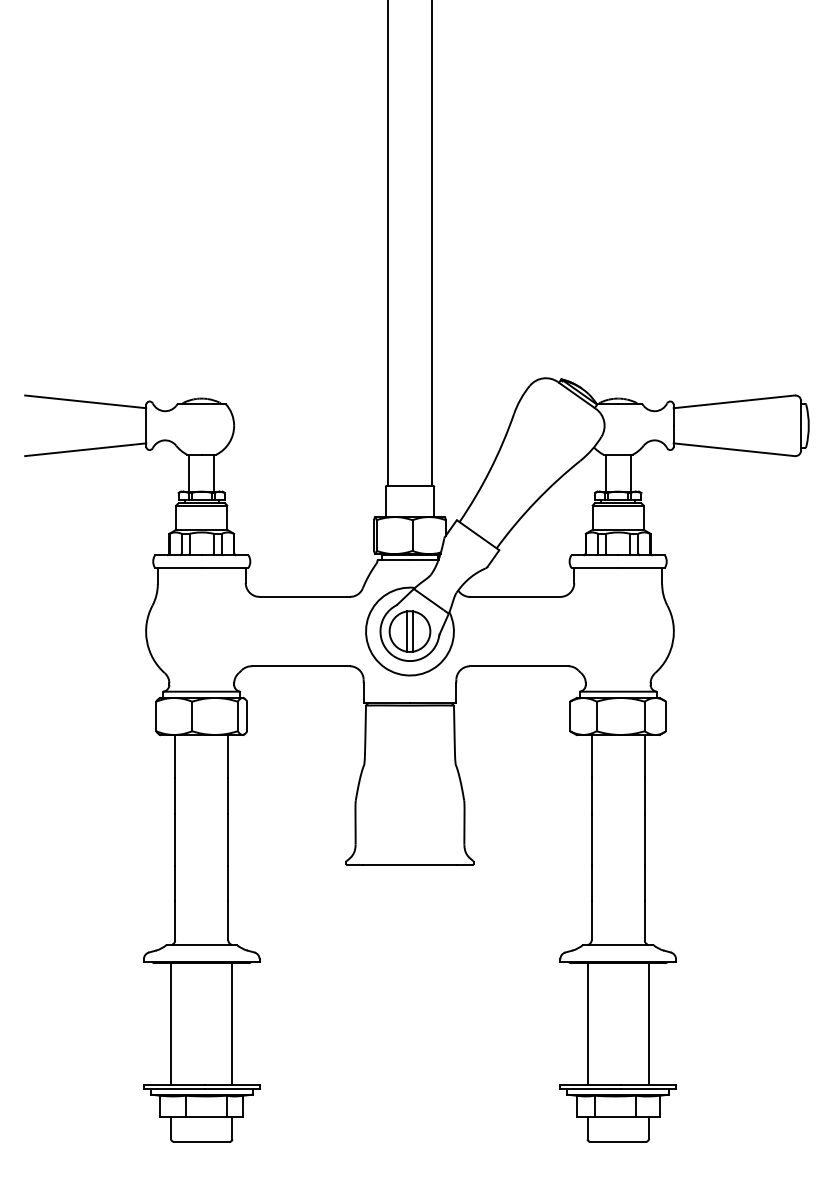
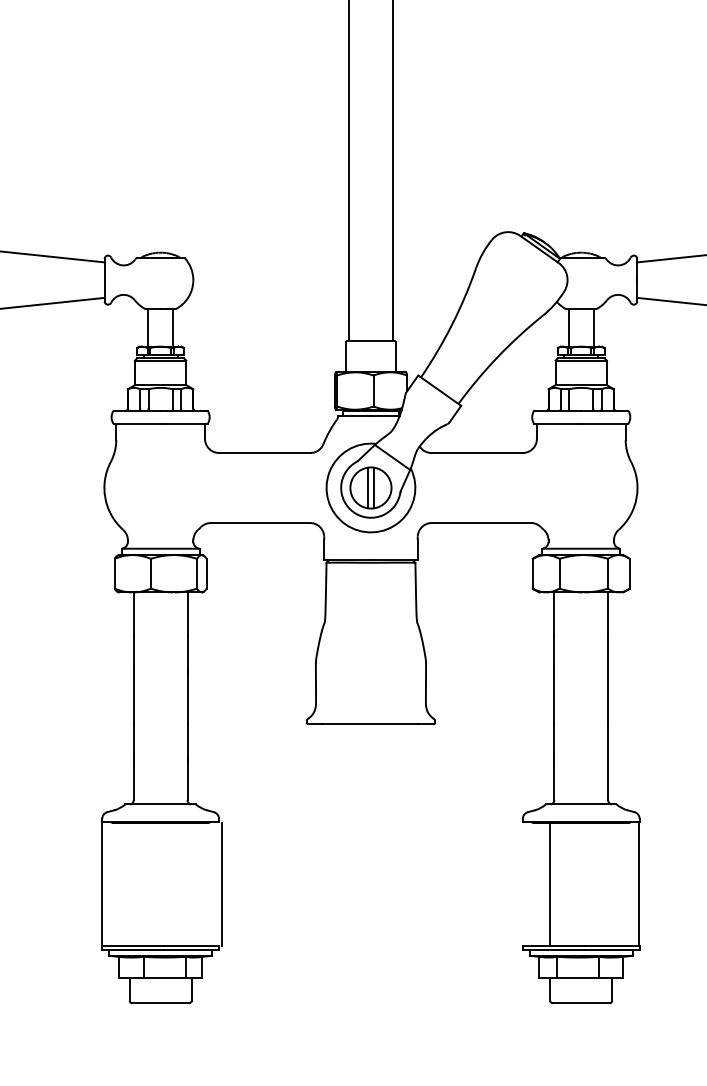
line: (171, 1023) -> (102, 883), moved
line: (232, 1023) -> (221, 883), moved
line: (648, 1023) -> (639, 883), moved

